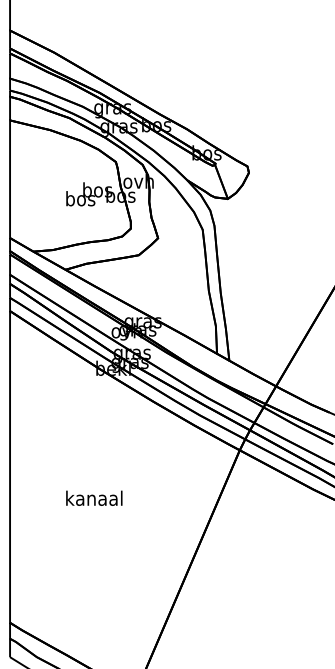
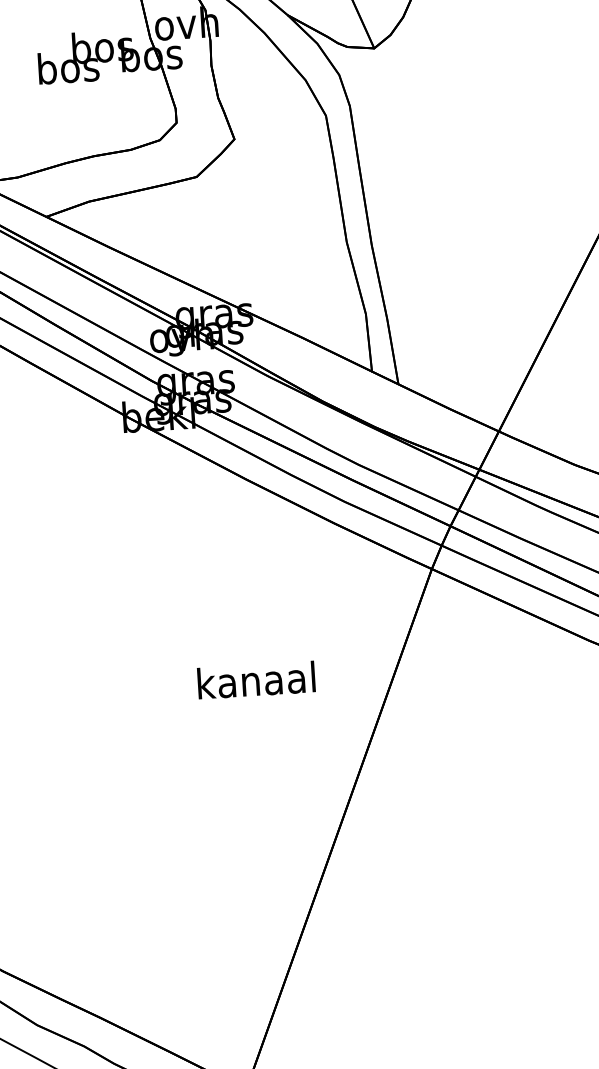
text: (94, 497) -> (256, 678), moved

